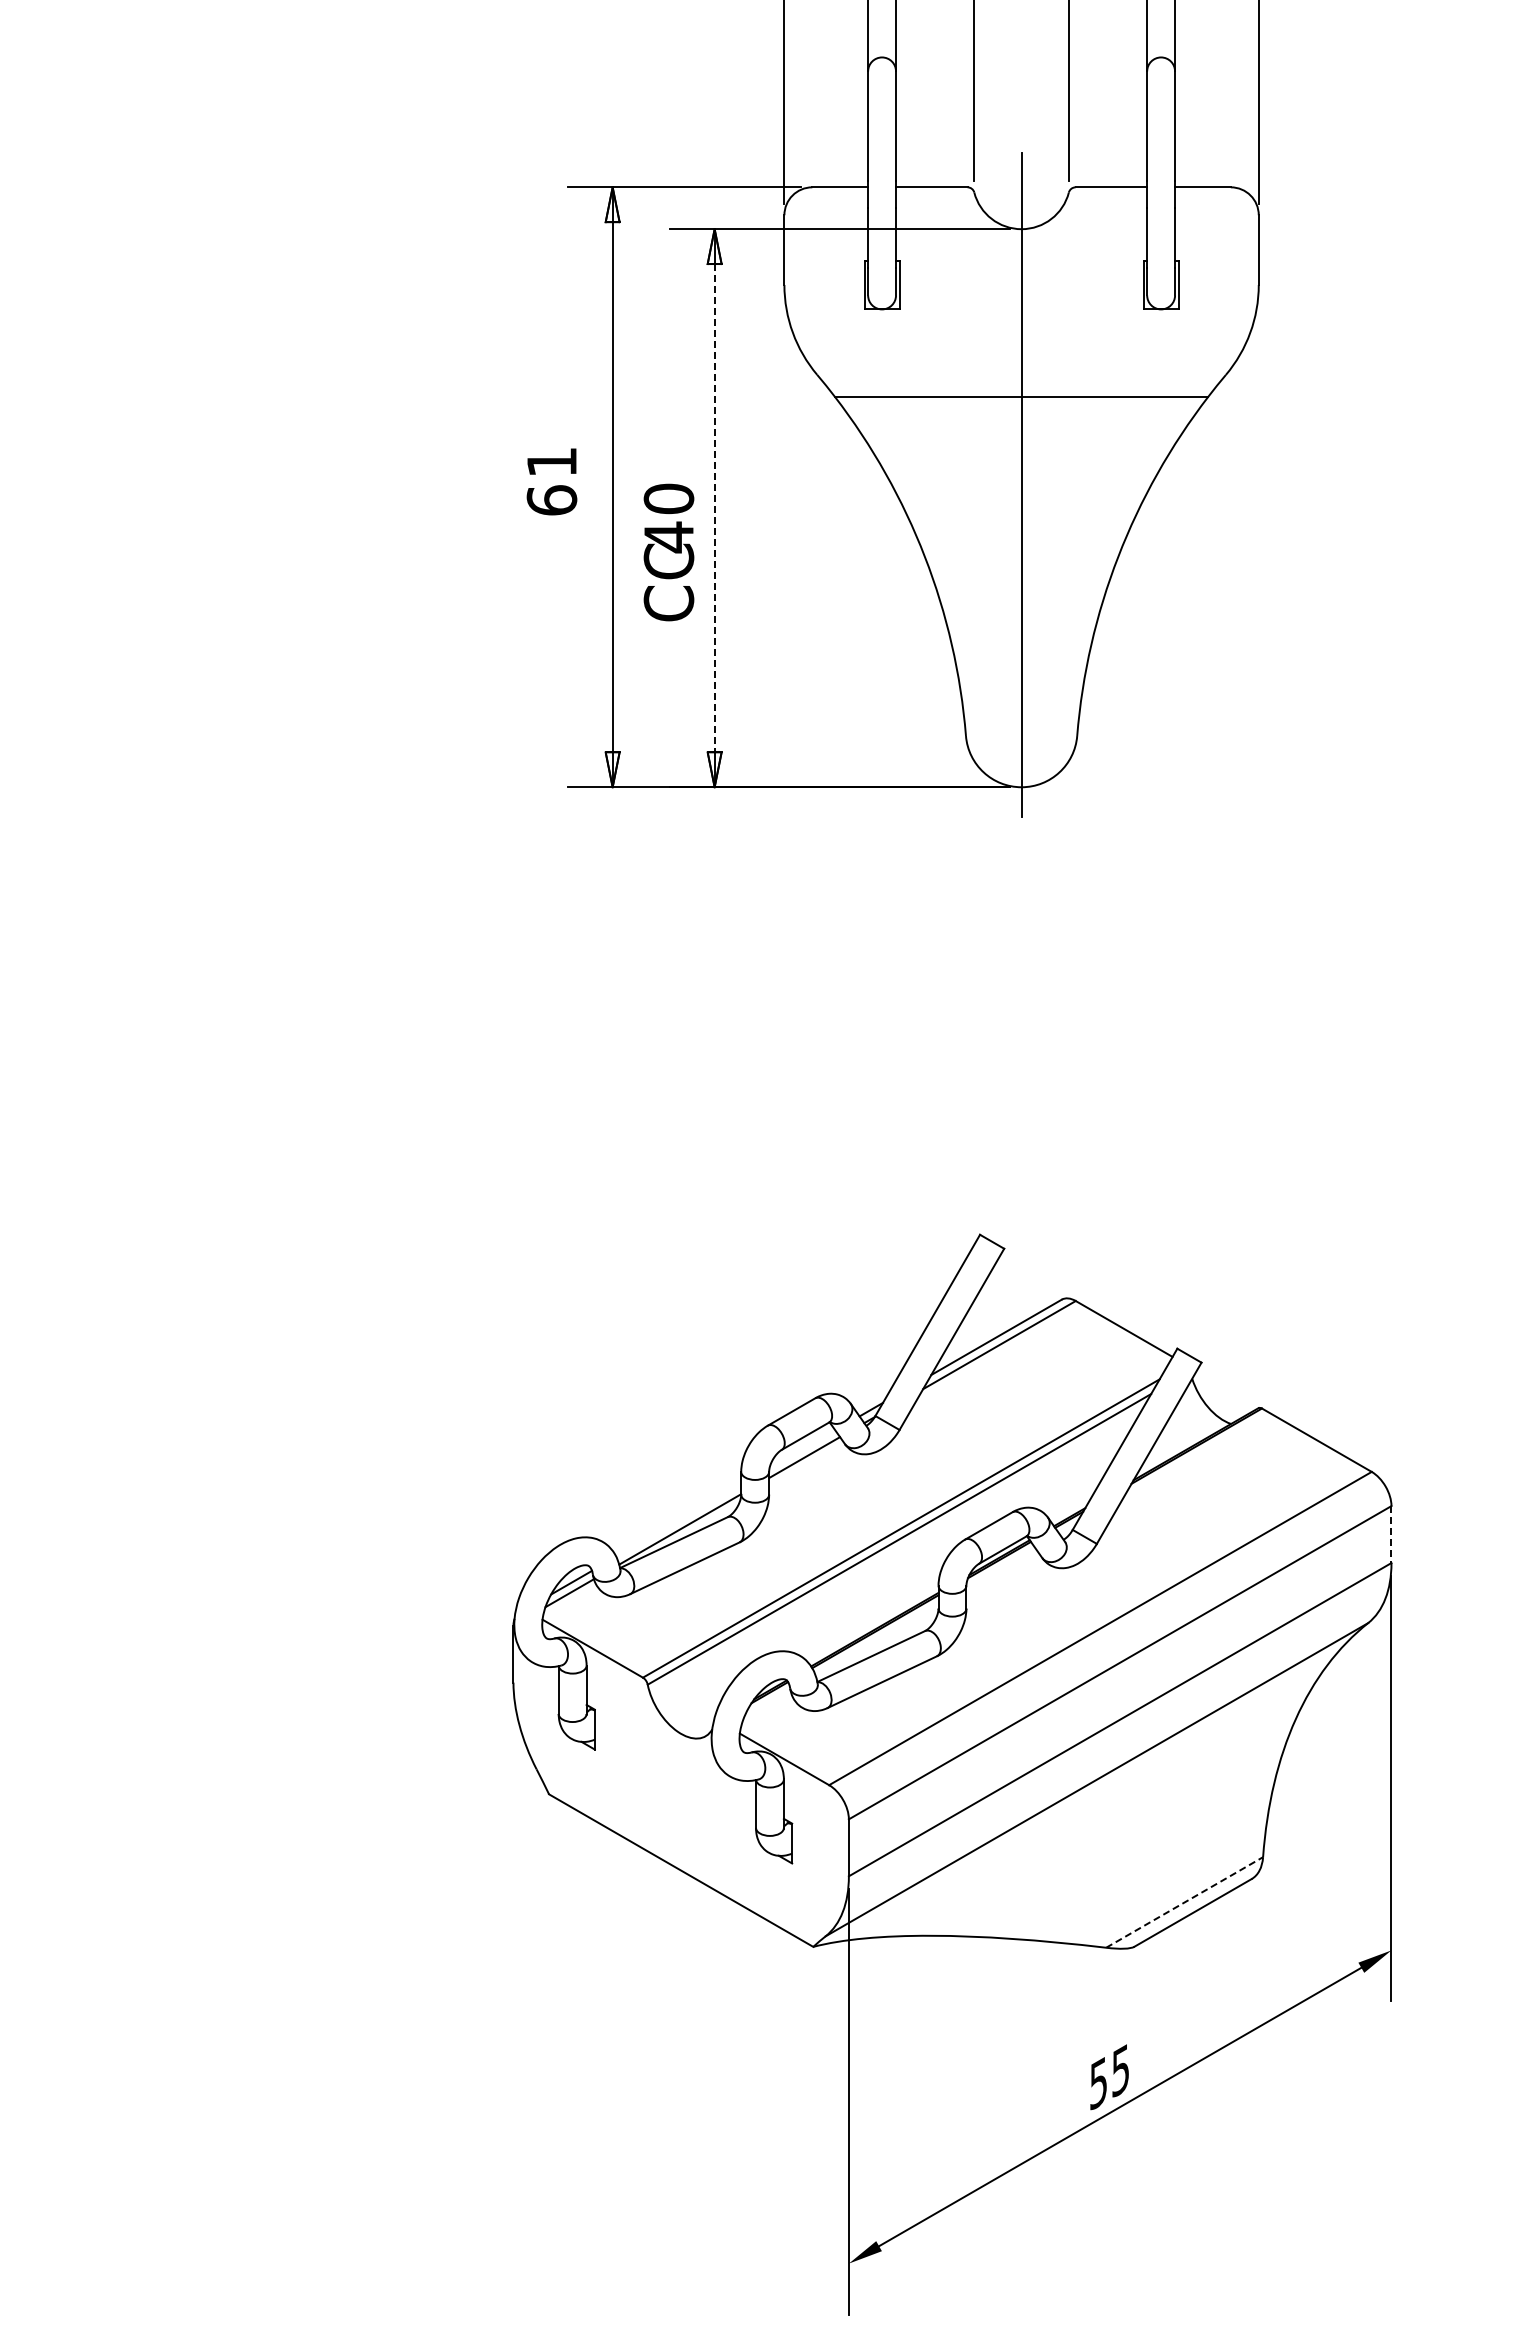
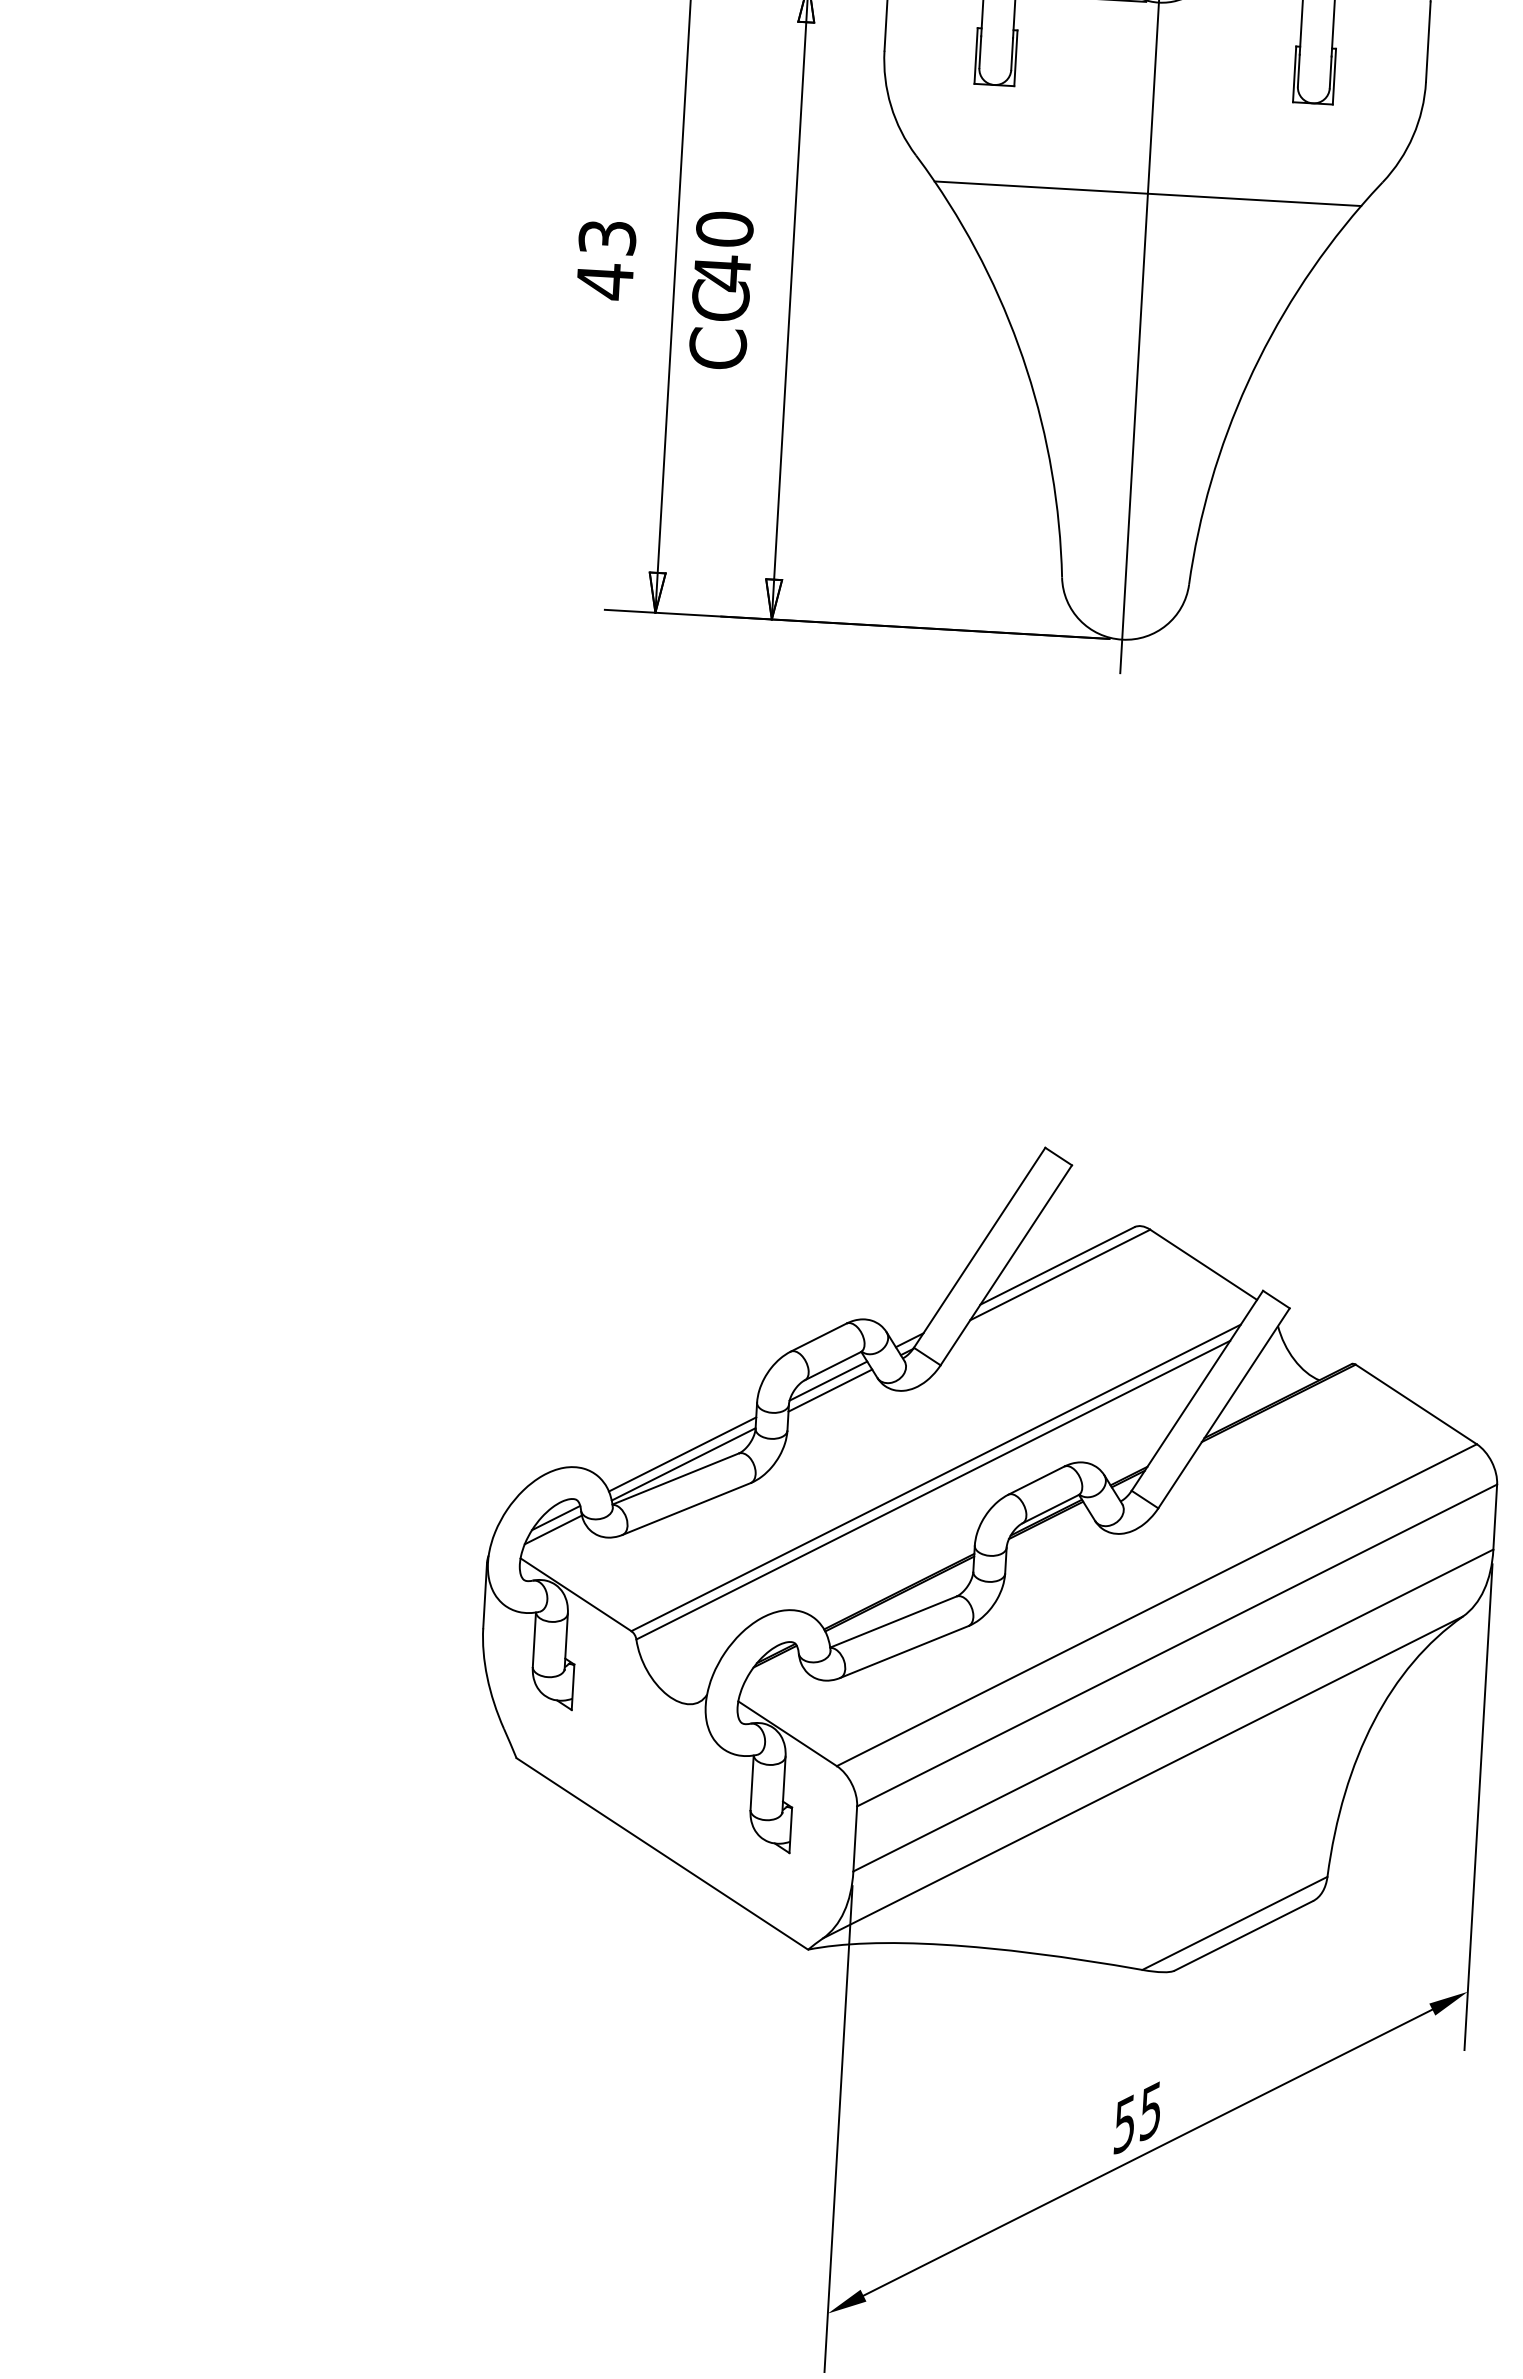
text: (551, 481) -> (605, 259), 61 -> 43
line: (714, 508) -> (790, 301), dashed -> solid
text: (668, 552) -> (720, 290), moved
line: (802, 1449) -> (828, 1381), added
line: (678, 1520) -> (682, 1454), added
line: (1391, 1535) -> (1495, 1518), dashed -> solid
line: (1184, 1902) -> (1234, 1923), dashed -> solid

